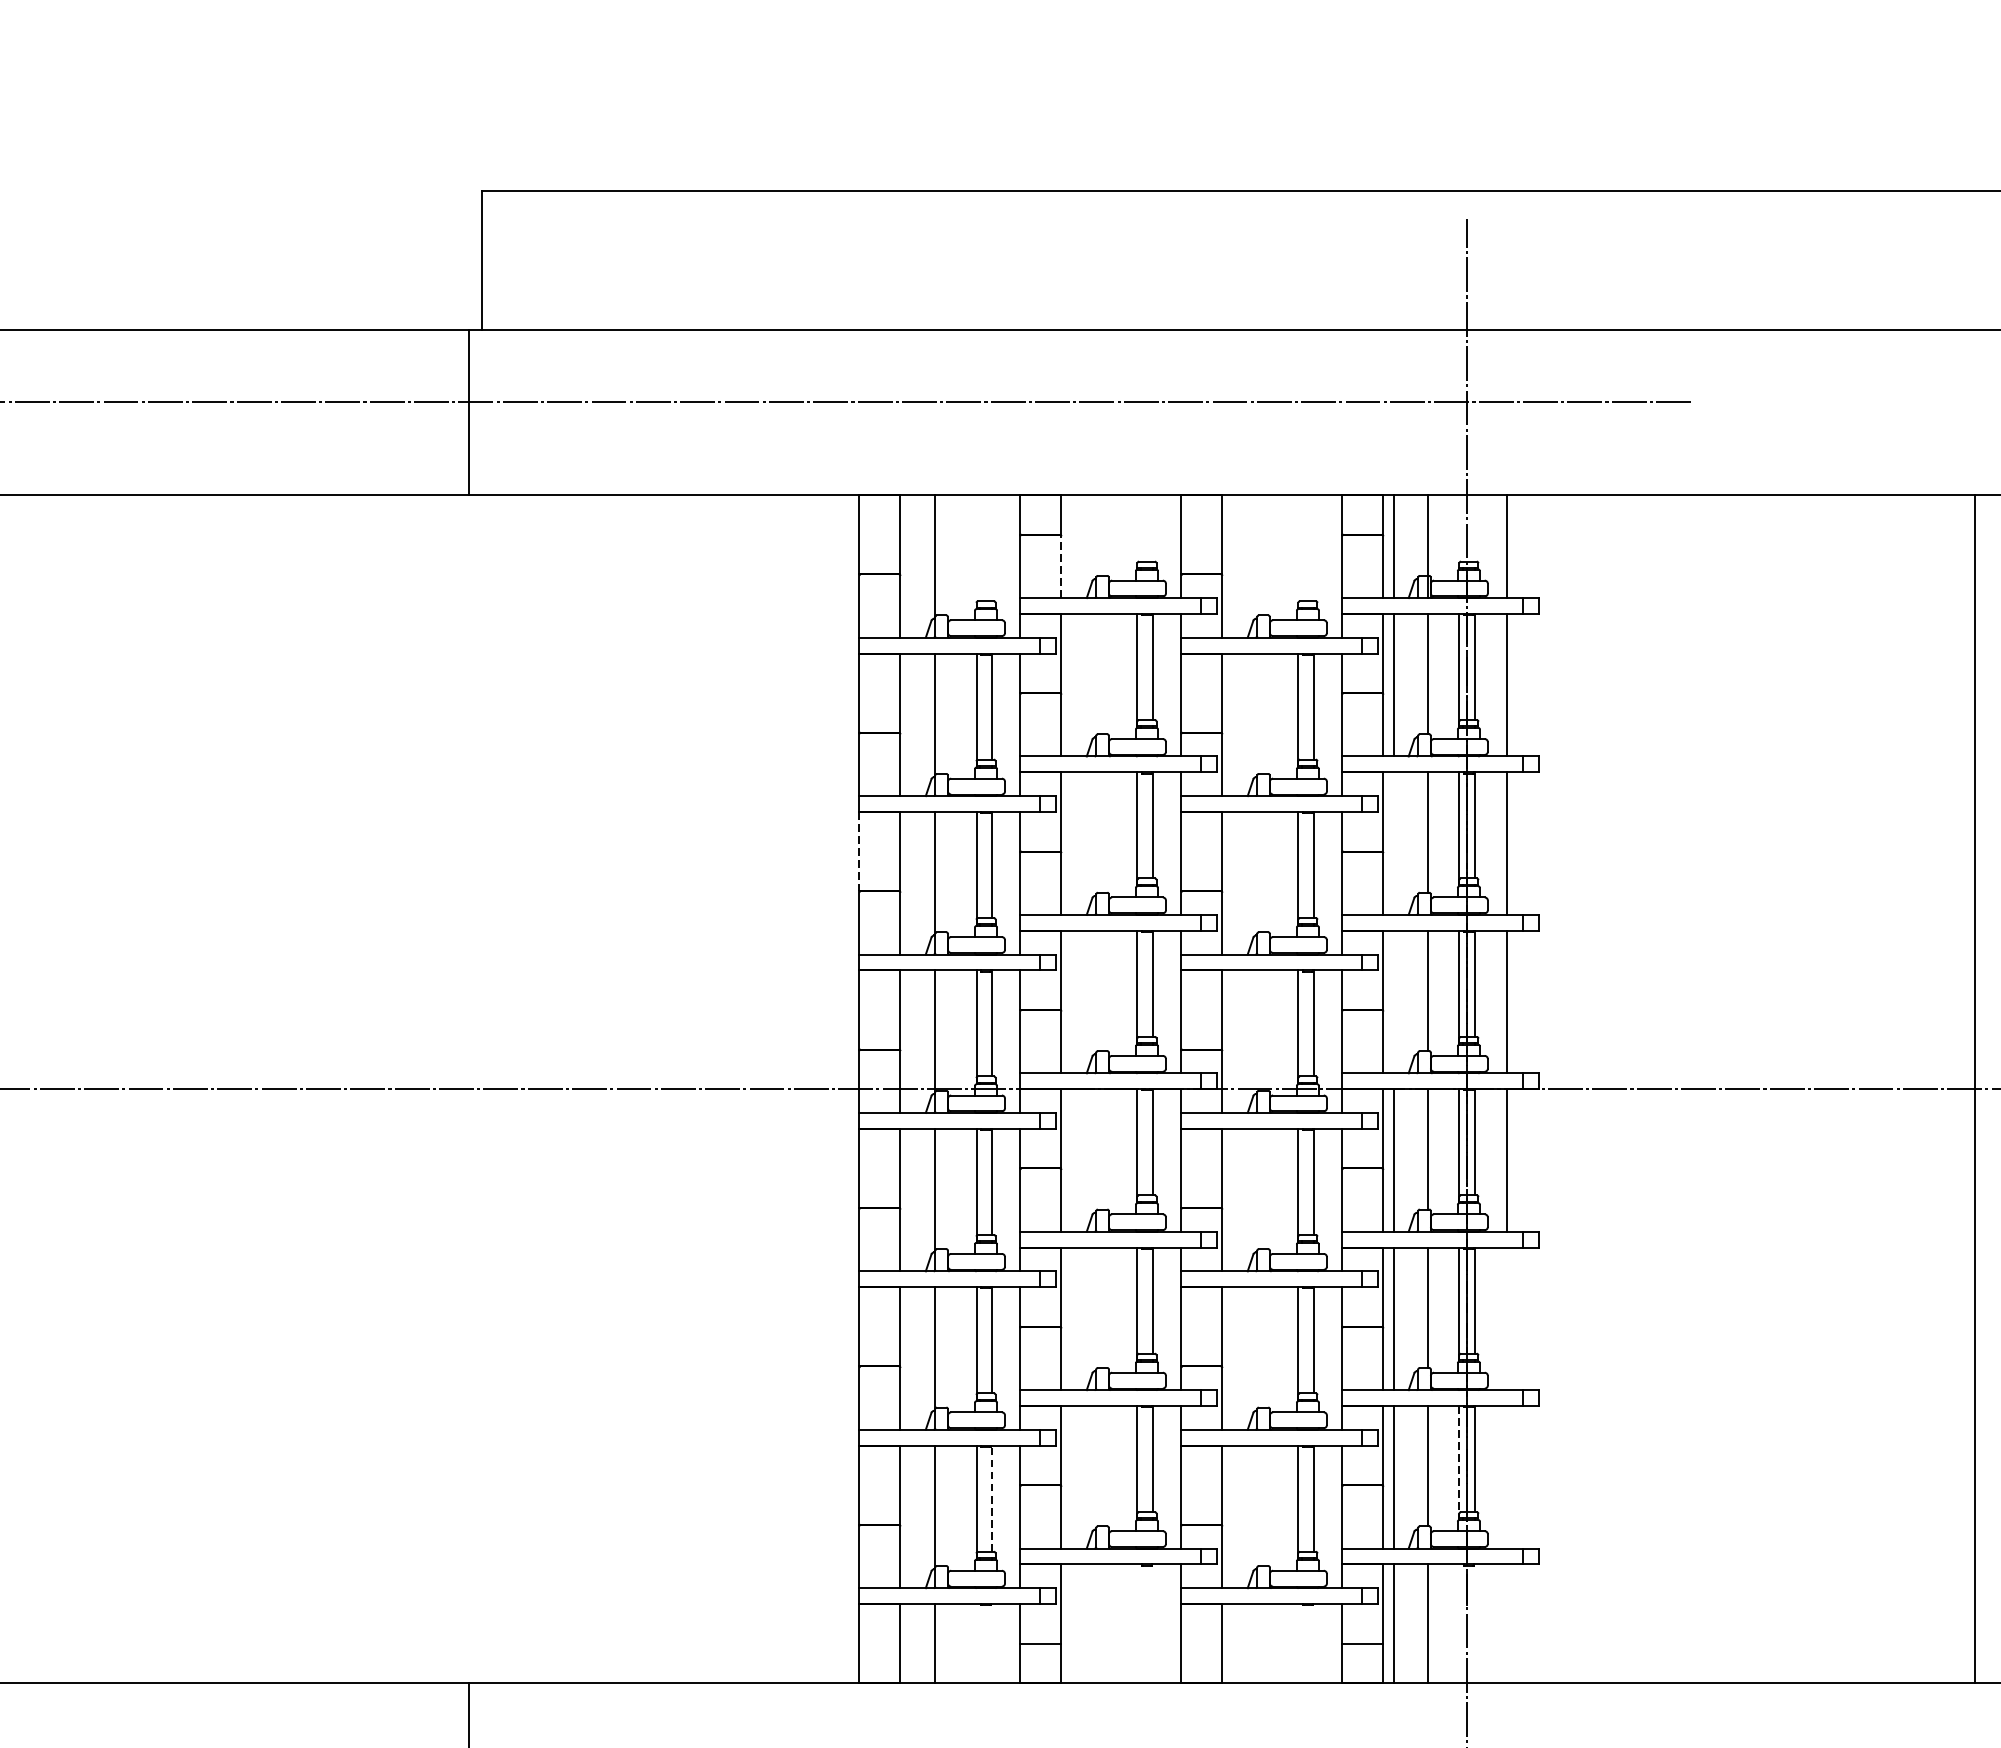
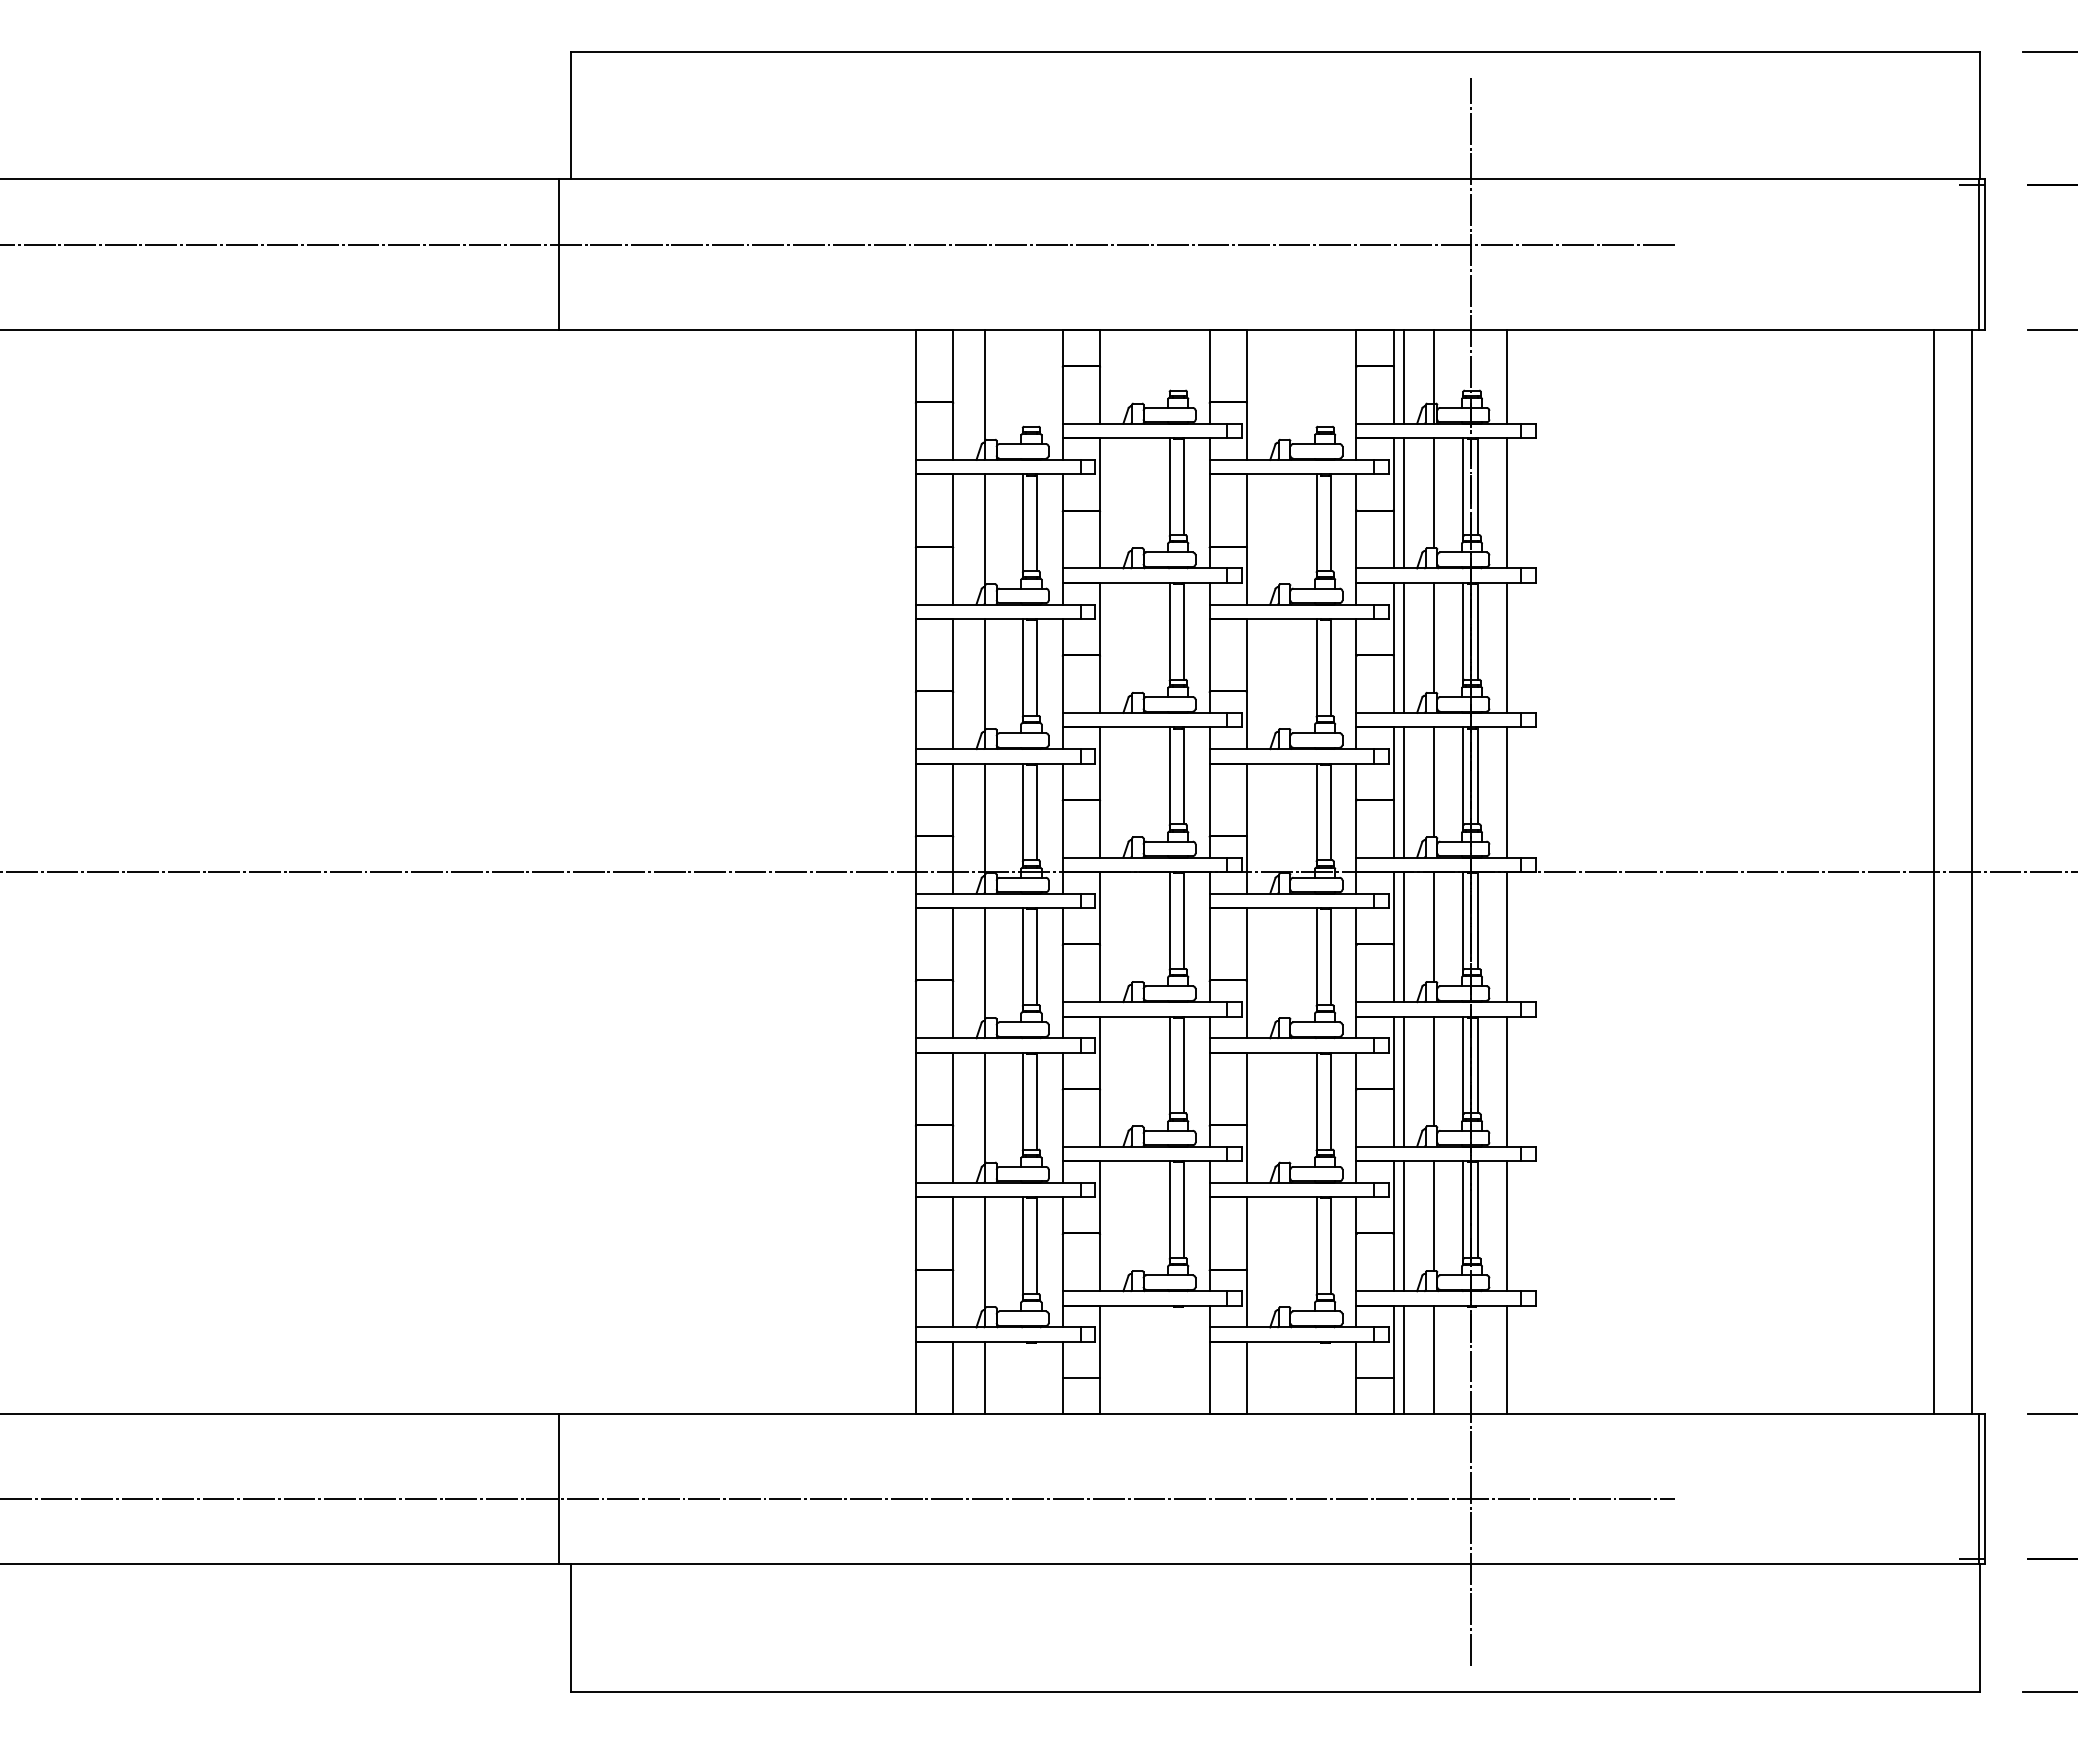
line: (1061, 567) -> (1100, 395), dashed -> solid
line: (1394, 843) -> (1404, 647), added
line: (859, 851) -> (915, 655), dashed -> solid
line: (1394, 1002) -> (1404, 792), added
line: (1506, 1318) -> (1506, 1081), added
line: (1459, 1463) -> (1463, 1213), dashed -> solid
line: (1506, 1477) -> (1506, 1226), added
line: (992, 1498) -> (1037, 1245), dashed -> solid
line: (1506, 1623) -> (1506, 1359), added

